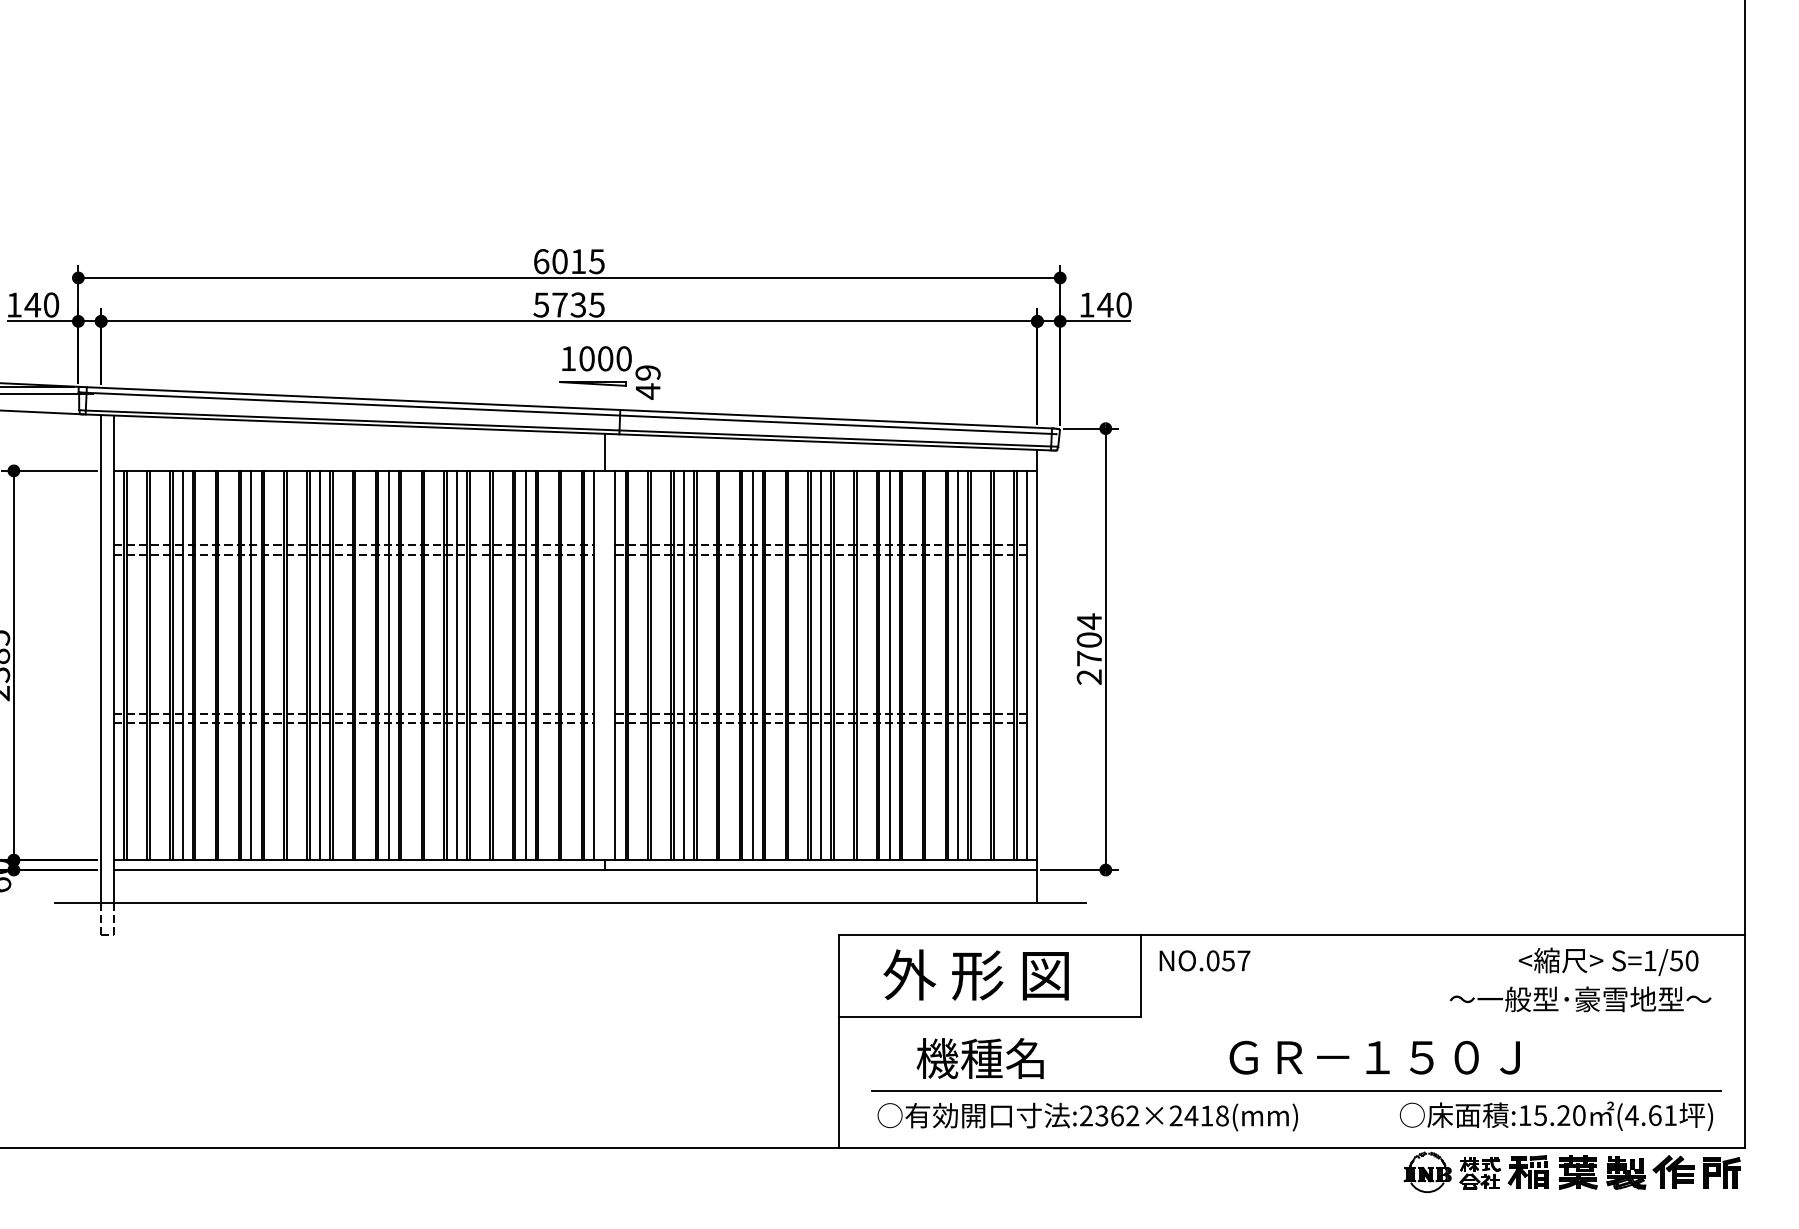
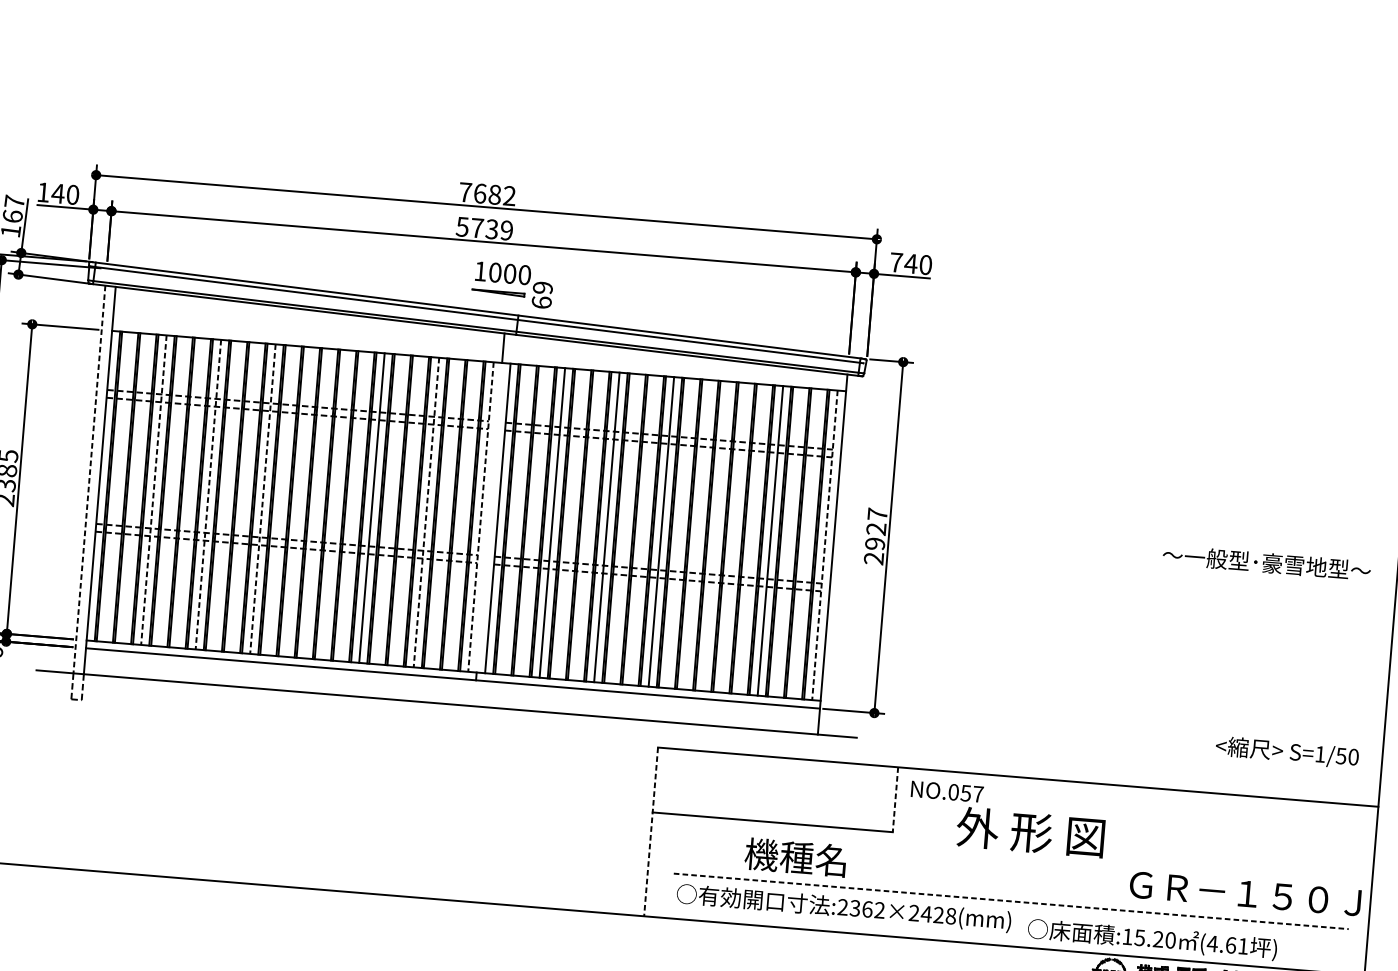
text: (569, 261) -> (487, 194), 6015 -> 7682
text: (596, 304) -> (506, 230), 5735 -> 5739
text: (1086, 304) -> (896, 262), 140 -> 740
text: (647, 391) -> (541, 302), 49 -> 69
text: (1089, 639) -> (876, 528), 2704 -> 2927
line: (101, 658) -> (89, 479), solid -> dashed
line: (182, 665) -> (153, 490), solid -> dashed
line: (251, 665) -> (208, 494), solid -> dashed
line: (319, 665) -> (262, 499), solid -> dashed
line: (388, 665) -> (317, 503), removed
line: (525, 665) -> (426, 512), solid -> dashed
line: (594, 665) -> (481, 517), solid -> dashed
line: (889, 665) -> (715, 536), removed
line: (1026, 665) -> (824, 545), solid -> dashed
text: (1608, 961) -> (1287, 752), moved
text: (975, 974) -> (1030, 831), moved
line: (1141, 976) -> (895, 800), solid -> dashed
text: (1580, 999) -> (1266, 563), moved
line: (839, 1041) -> (651, 831), solid -> dashed
text: (1374, 1057) -> (1245, 893), moved
text: (979, 1058) -> (795, 857), moved
line: (1296, 1091) -> (1011, 901), solid -> dashed
text: (1206, 1115) -> (938, 914), :2362×2418(mm) -> :2362×2428(mm)
text: (1555, 1115) -> (1151, 938), moved

